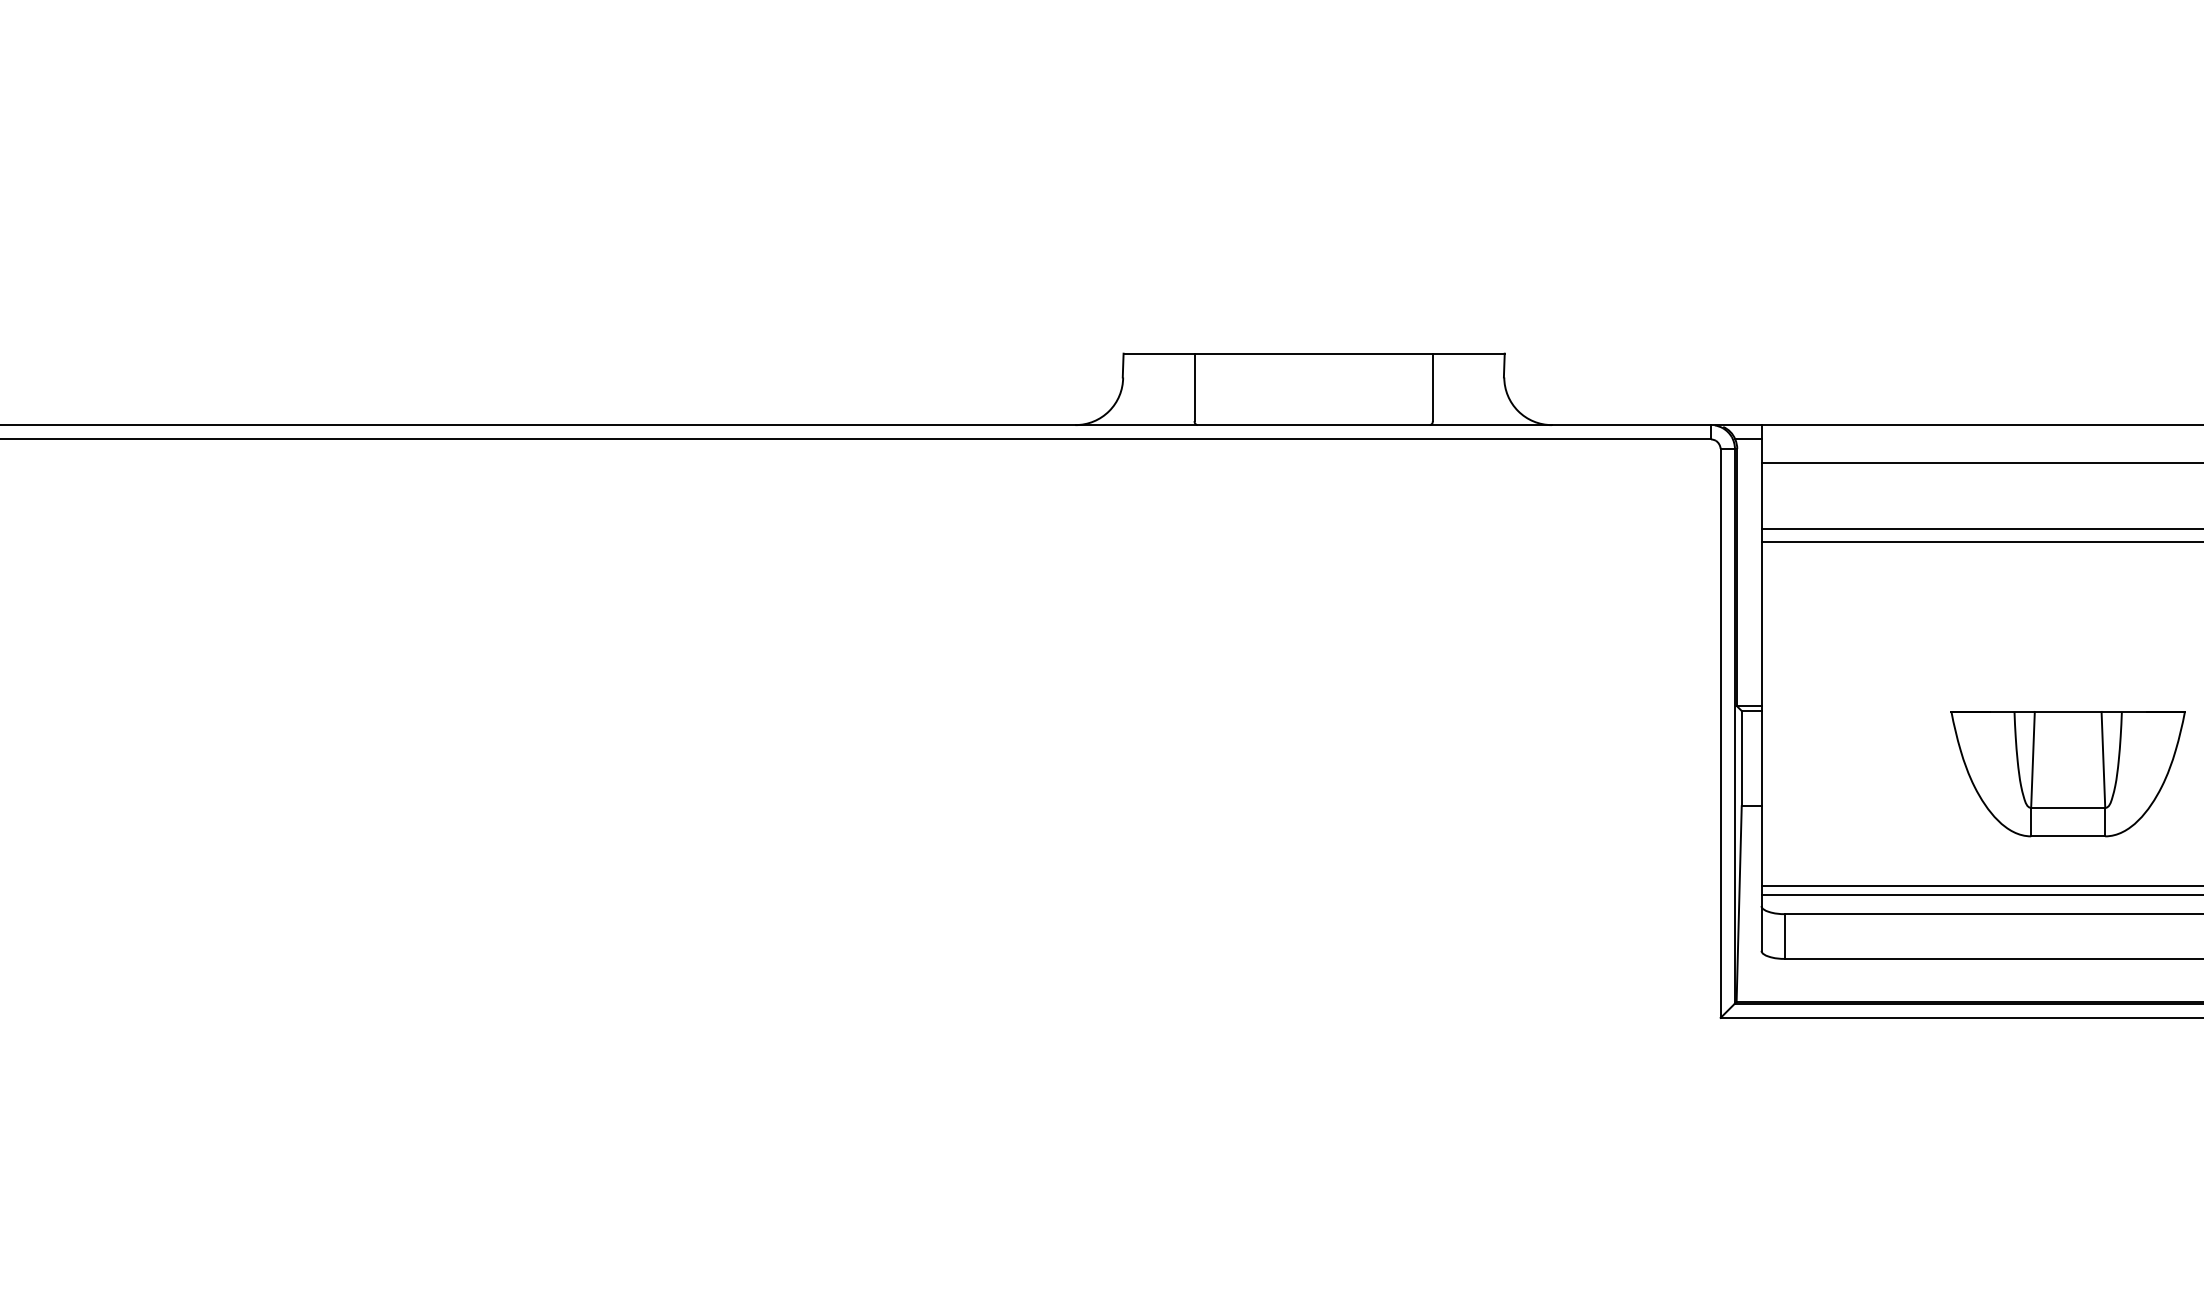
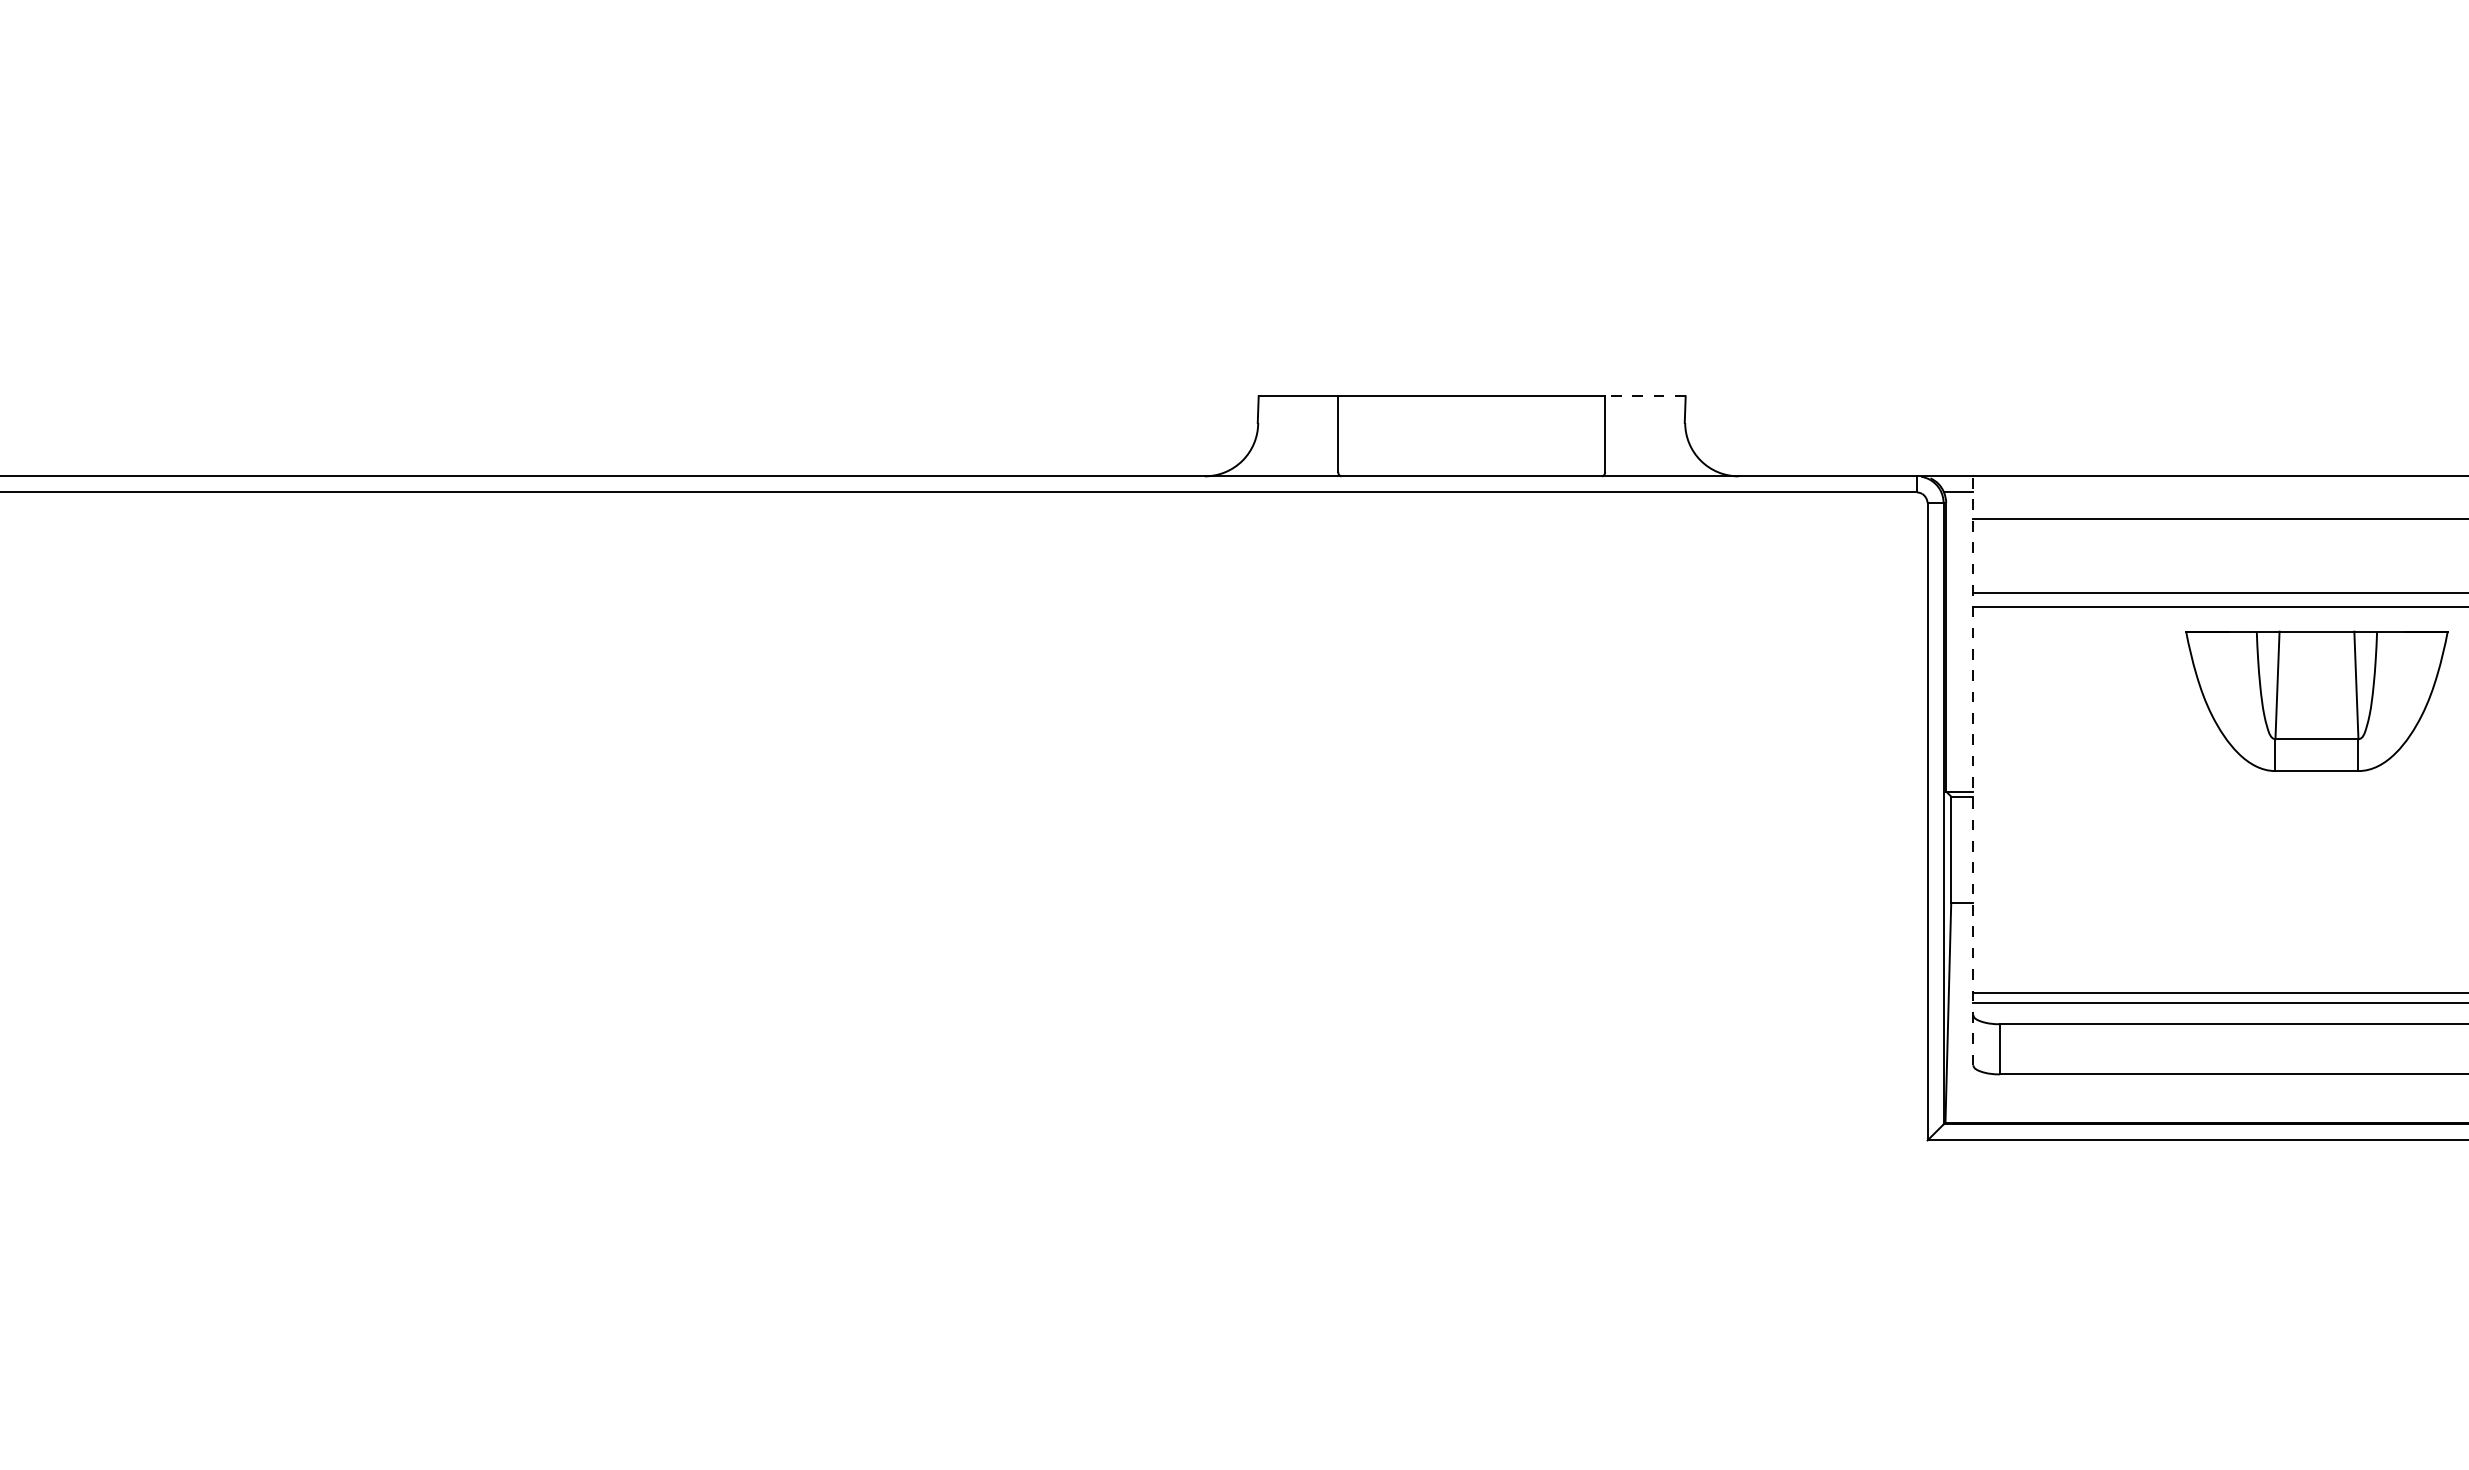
line: (1467, 353) -> (1644, 396), solid -> dashed
line: (1761, 687) -> (1973, 770), solid -> dashed
part: (2067, 773) -> (2316, 700), moved

